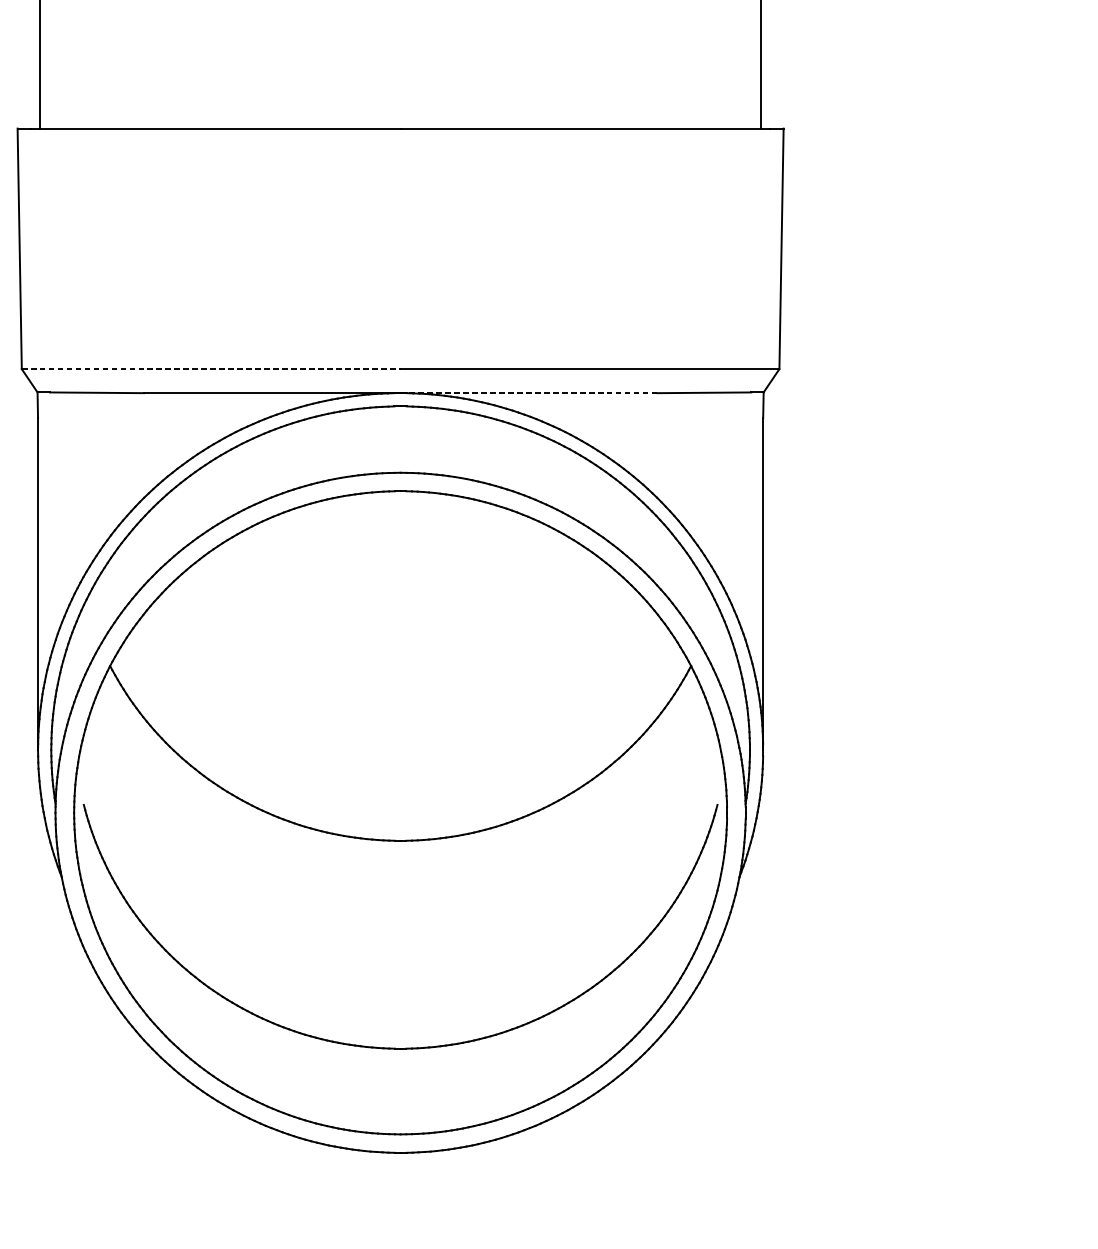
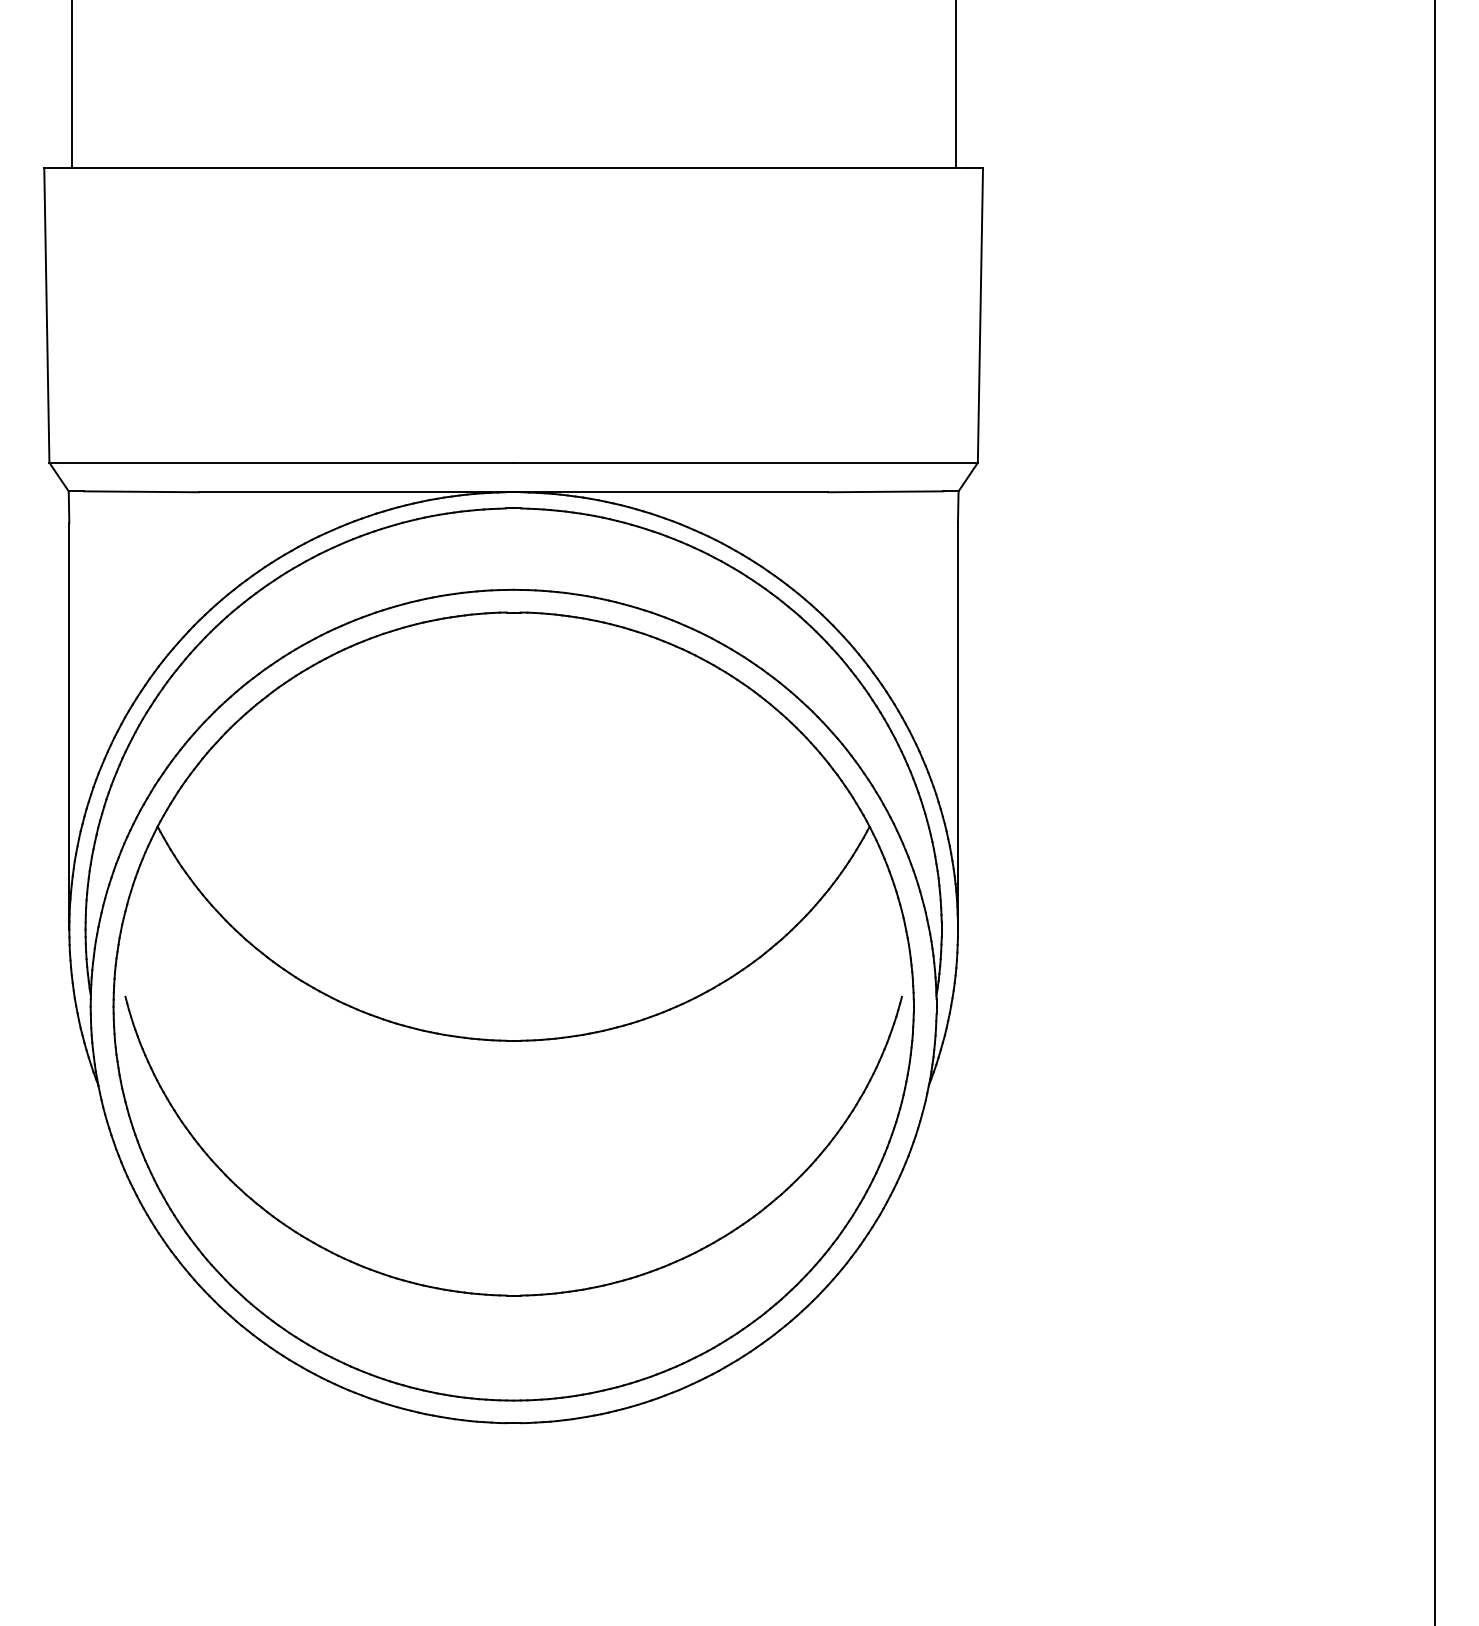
line: (212, 368) -> (282, 462), dashed -> solid
line: (528, 393) -> (670, 492), dashed -> solid

